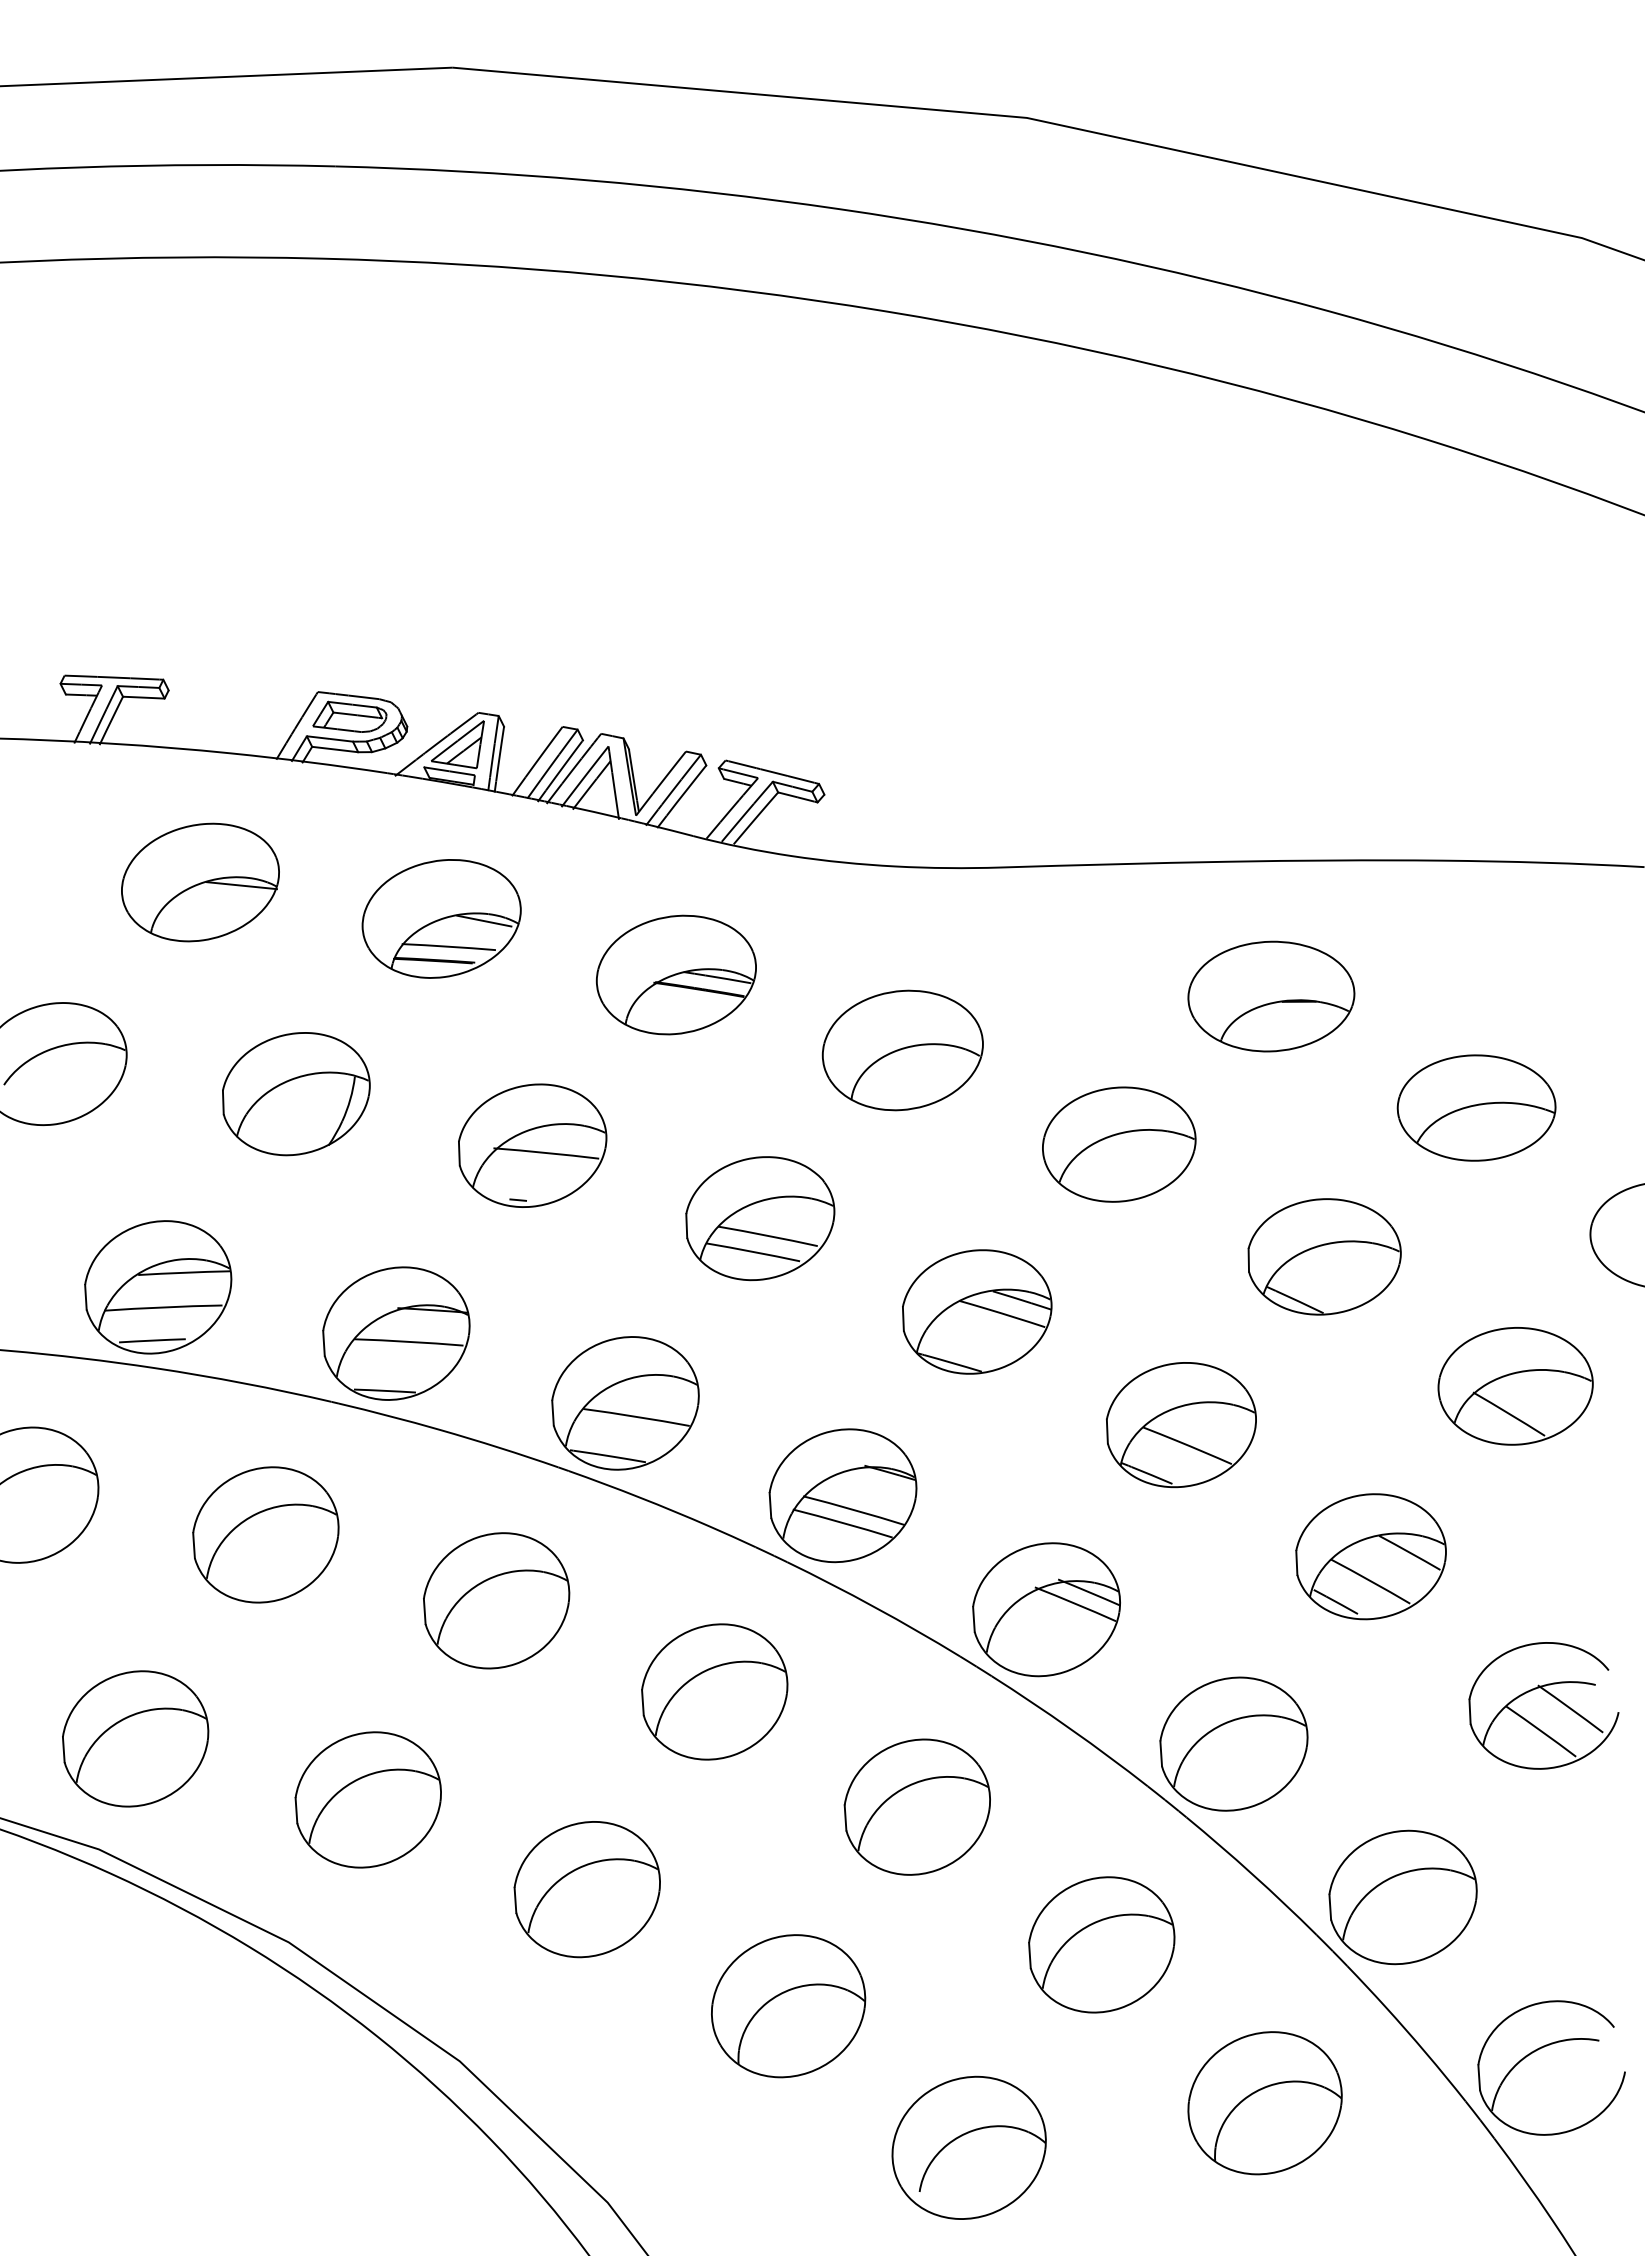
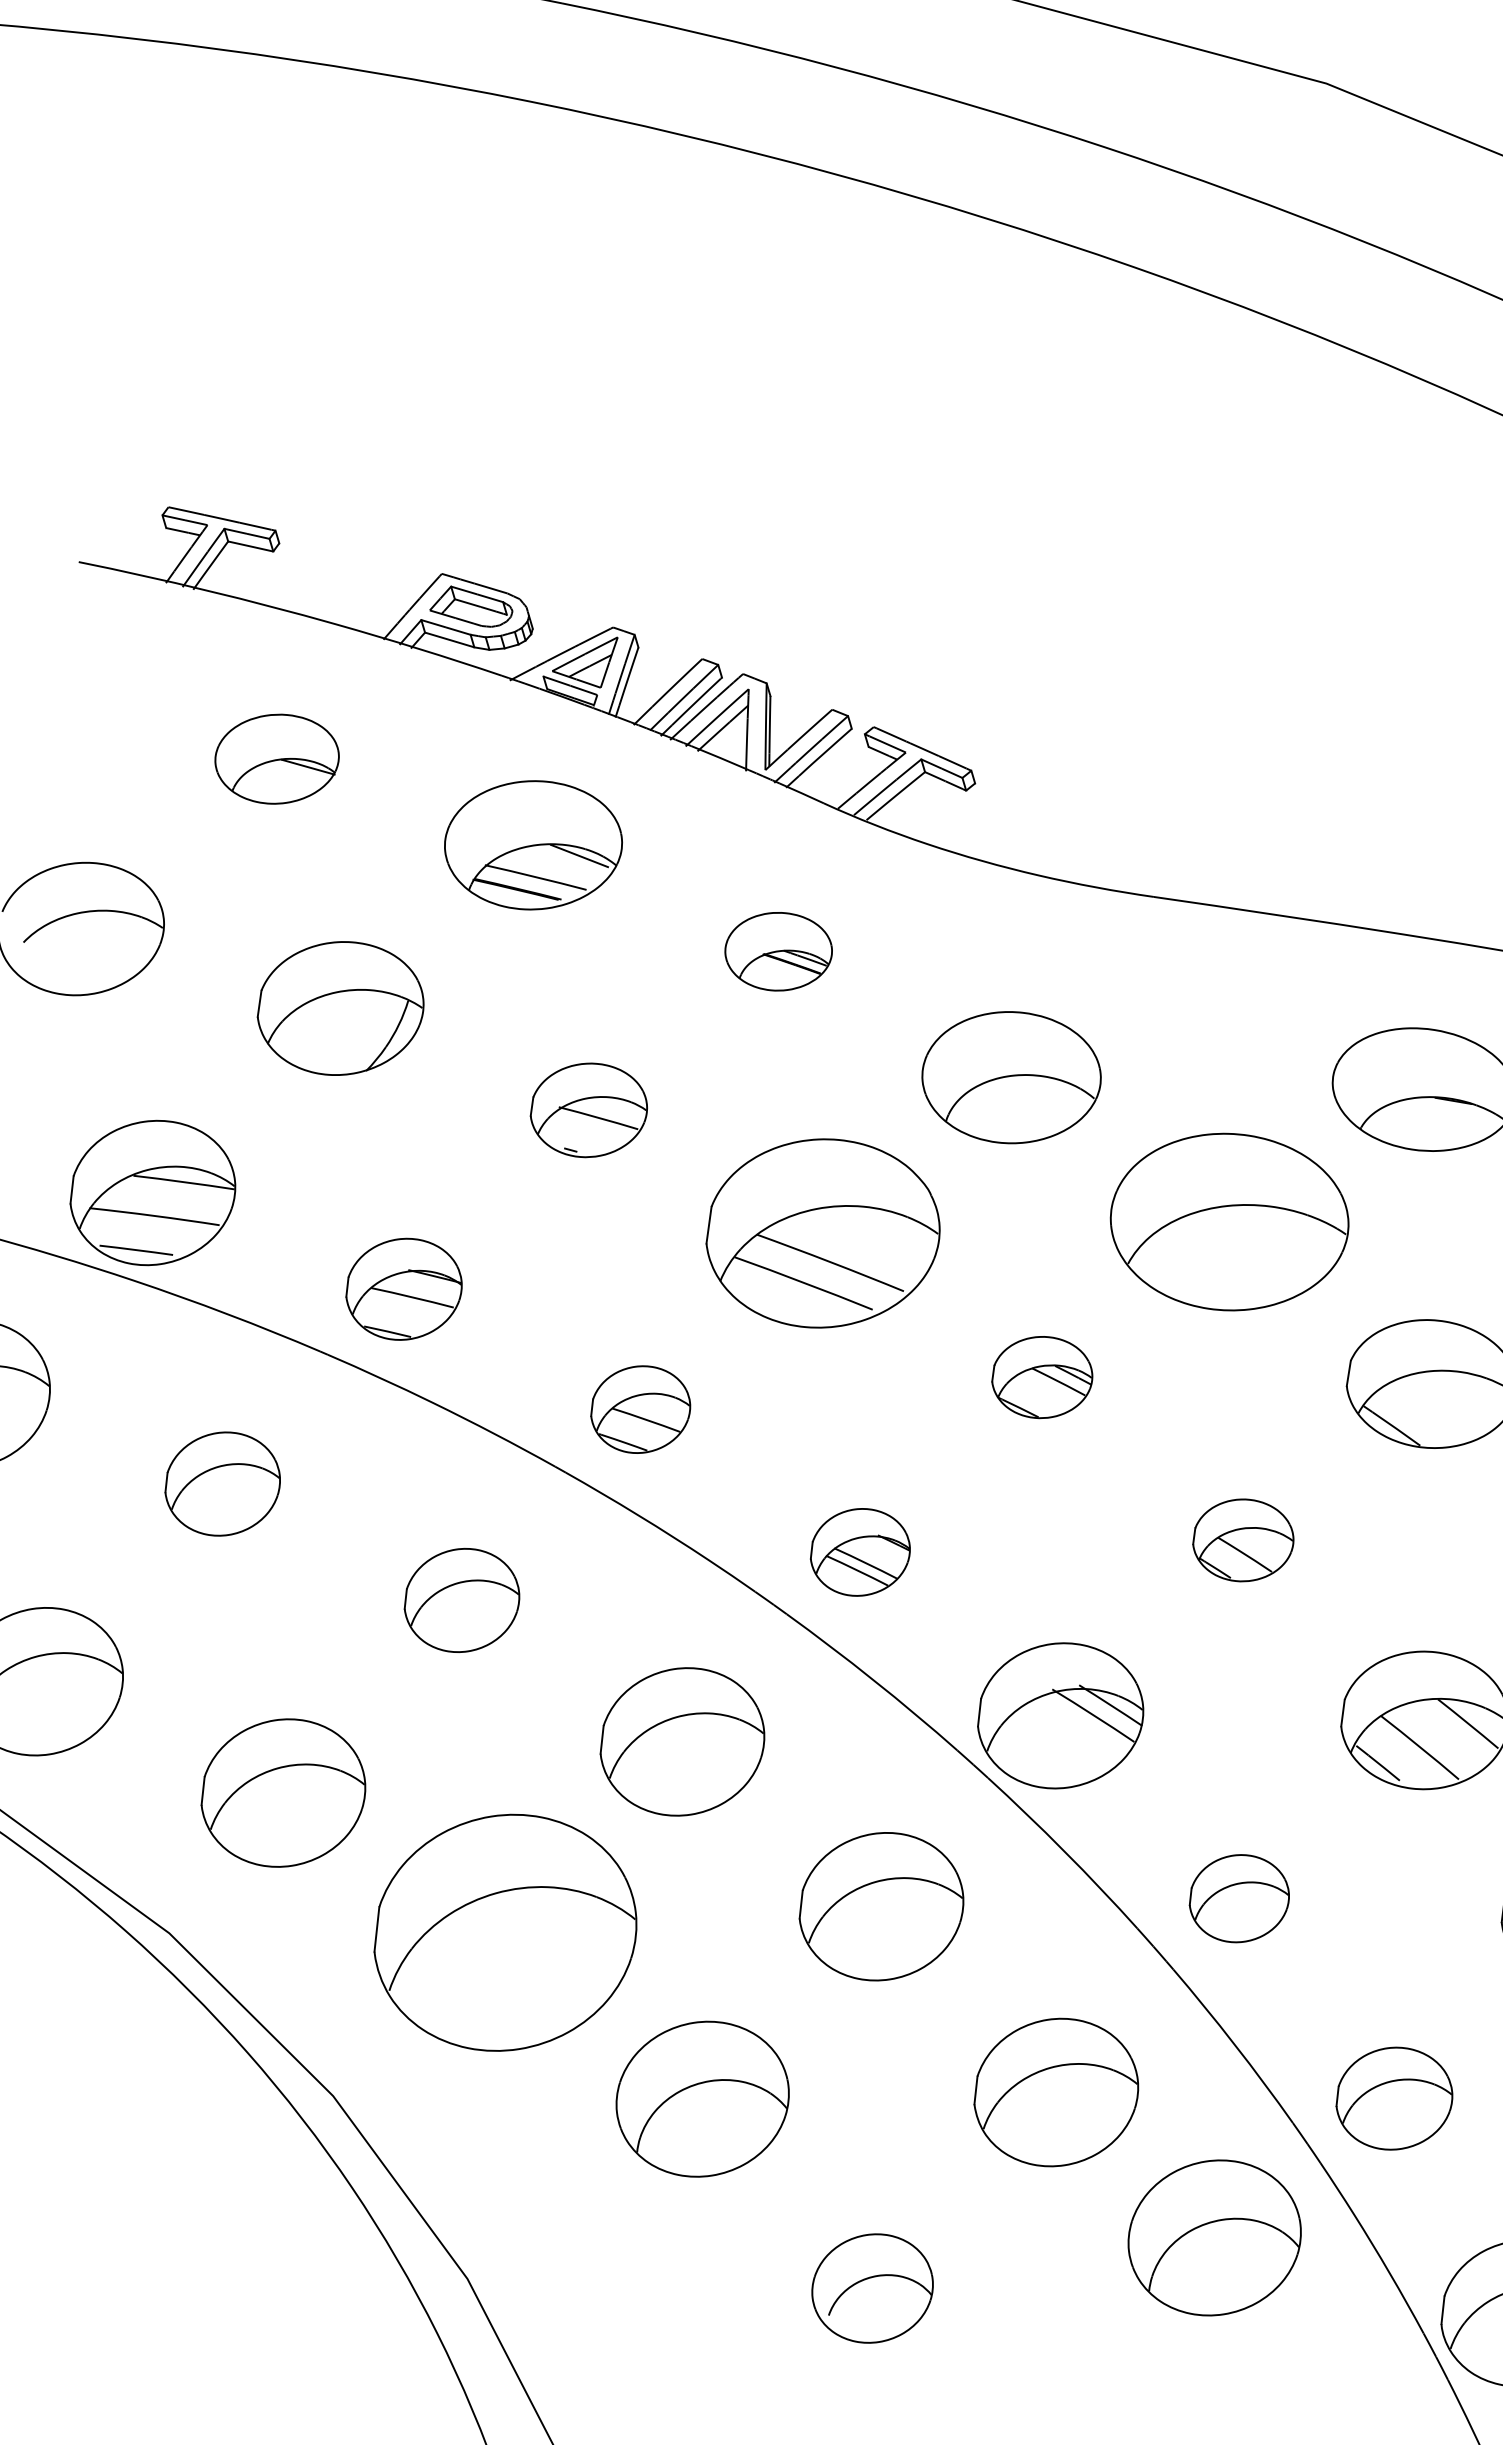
part: (200, 882) -> (277, 759), size x0.7
part: (675, 974) -> (777, 951), size x0.6
part: (1119, 1144) -> (1229, 1222), size x1.4
part: (532, 1145) -> (588, 1110), size x0.7
part: (760, 1218) -> (823, 1233), size x1.4
part: (977, 1311) -> (1042, 1377), size x0.6
part: (396, 1333) -> (404, 1289), size x0.7
part: (625, 1403) -> (640, 1409), size x0.6
part: (1181, 1425) -> (1243, 1540), size x0.6
part: (842, 1495) -> (859, 1552), size x0.6
part: (265, 1534) -> (222, 1483), size x0.7
part: (496, 1600) -> (461, 1600), size x0.7
part: (1233, 1743) -> (1239, 1898), size x0.6
part: (586, 1889) -> (504, 1932), size x1.6
part: (1402, 1897) -> (1393, 2098), size x0.7
part: (1264, 2103) -> (1214, 2238), moved
part: (968, 2147) -> (871, 2288), size x0.7

